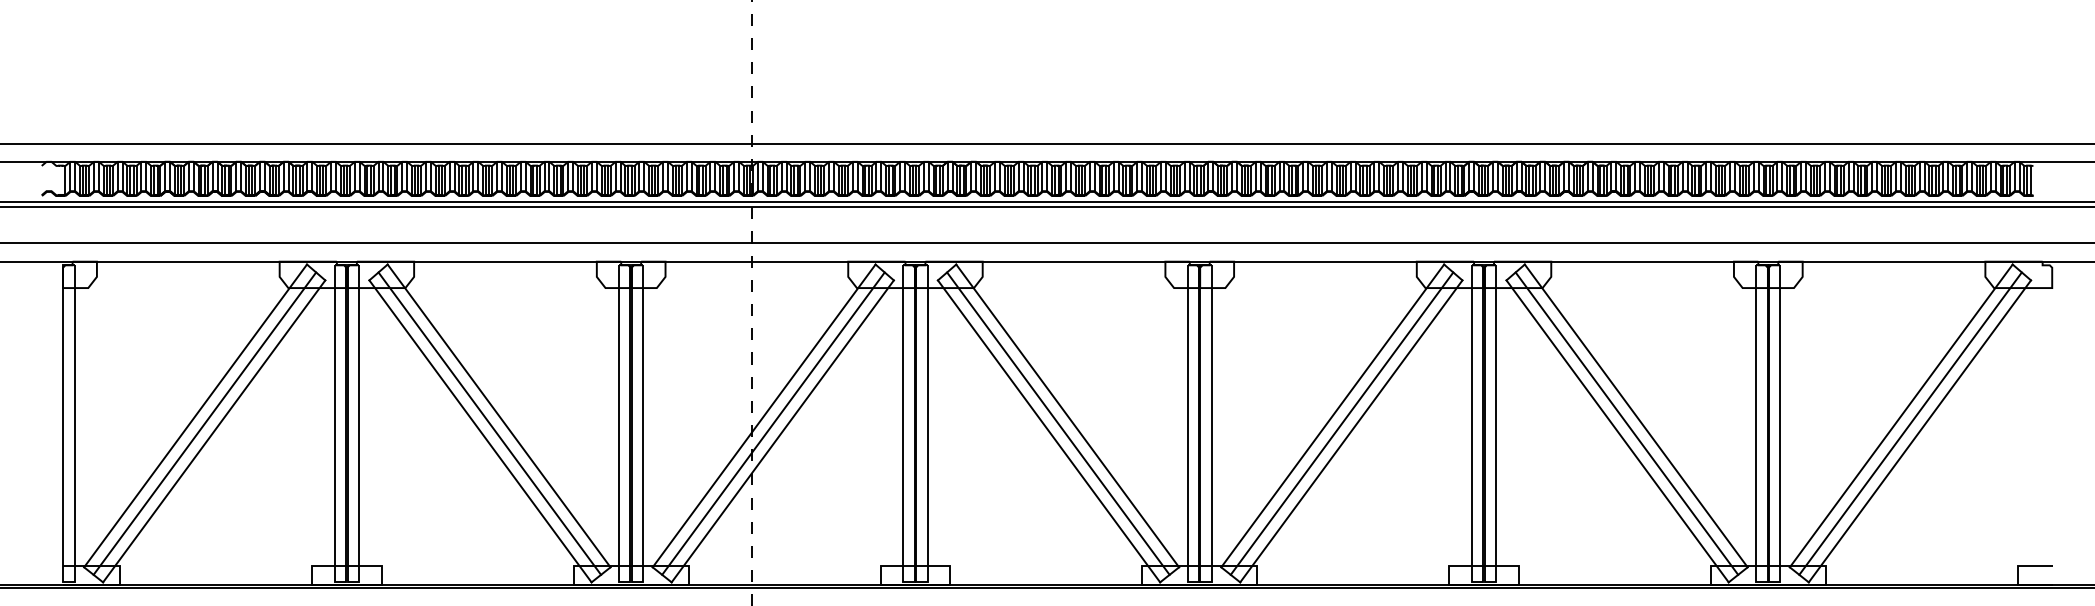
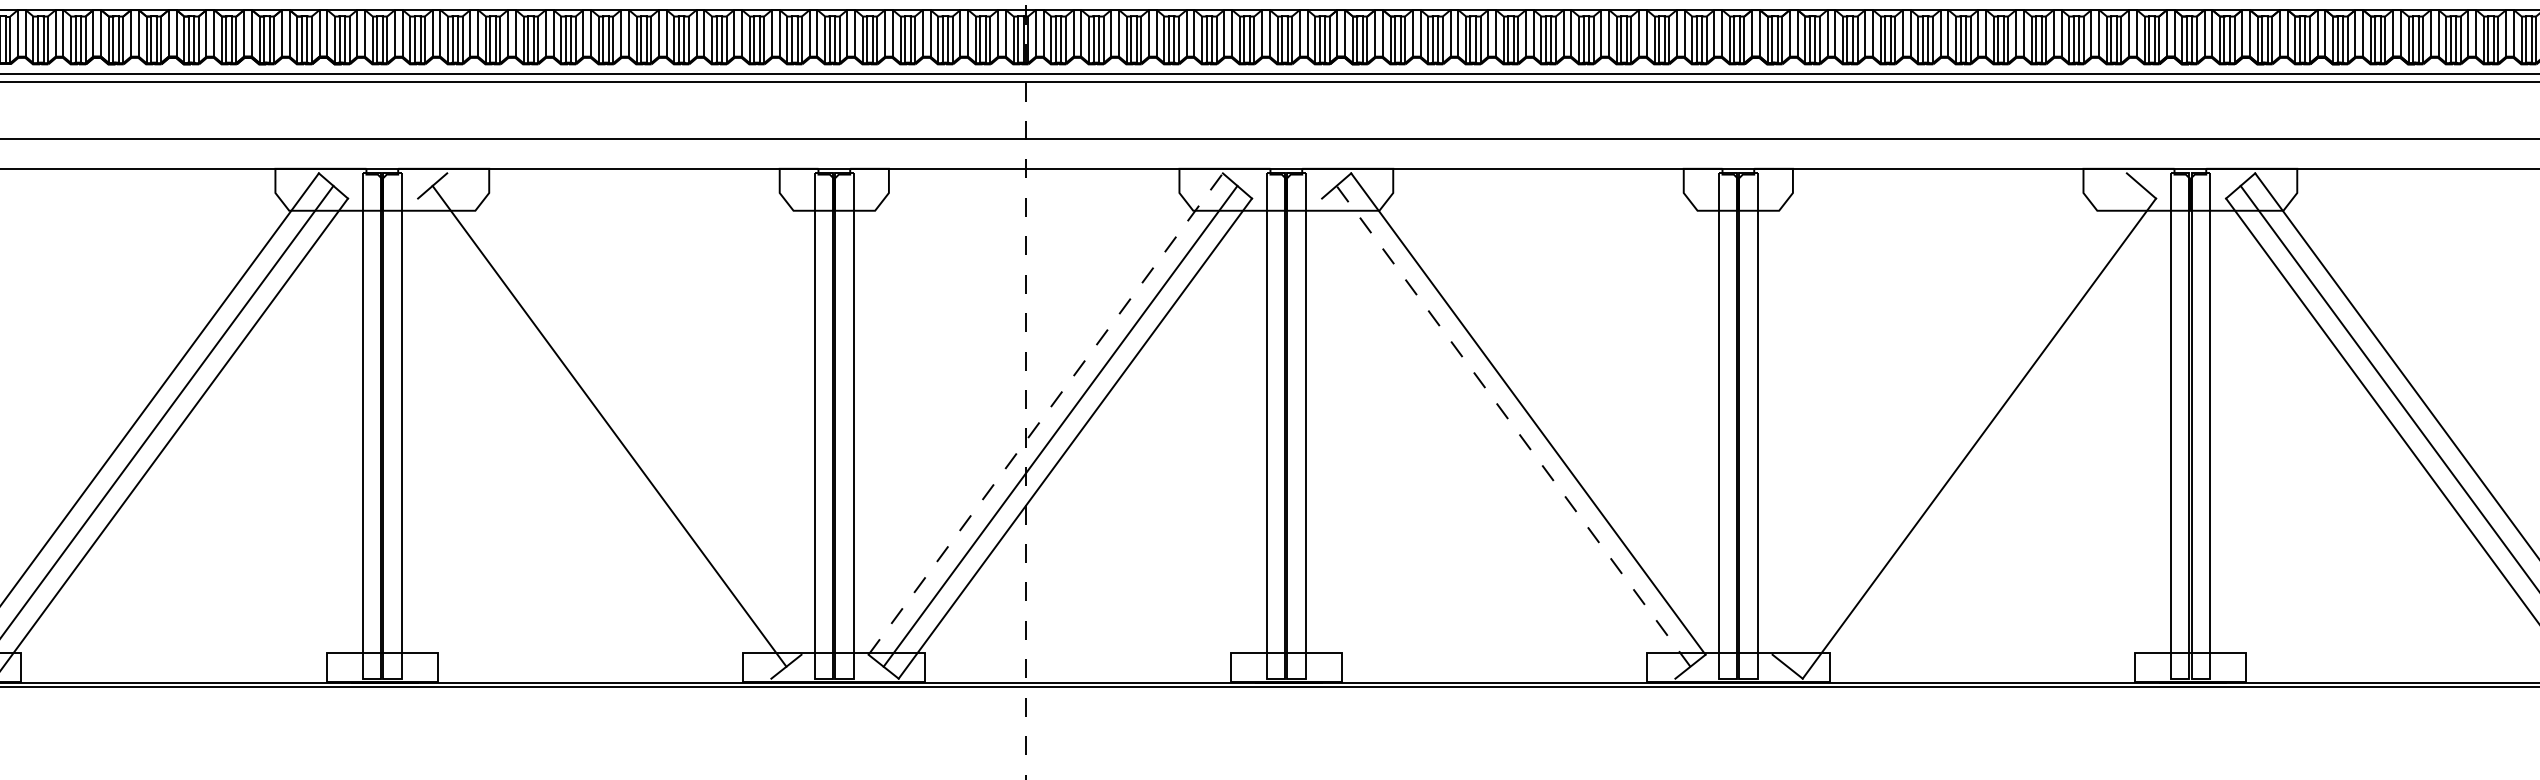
line: (498, 415) -> (623, 413), removed
line: (764, 415) -> (1046, 413), solid -> dashed
line: (1332, 415) -> (1949, 413), removed
line: (1058, 423) -> (1513, 426), solid -> dashed
line: (1341, 423) -> (1963, 426), removed
line: (480, 431) -> (594, 438), removed
line: (1048, 431) -> (1497, 438), removed

